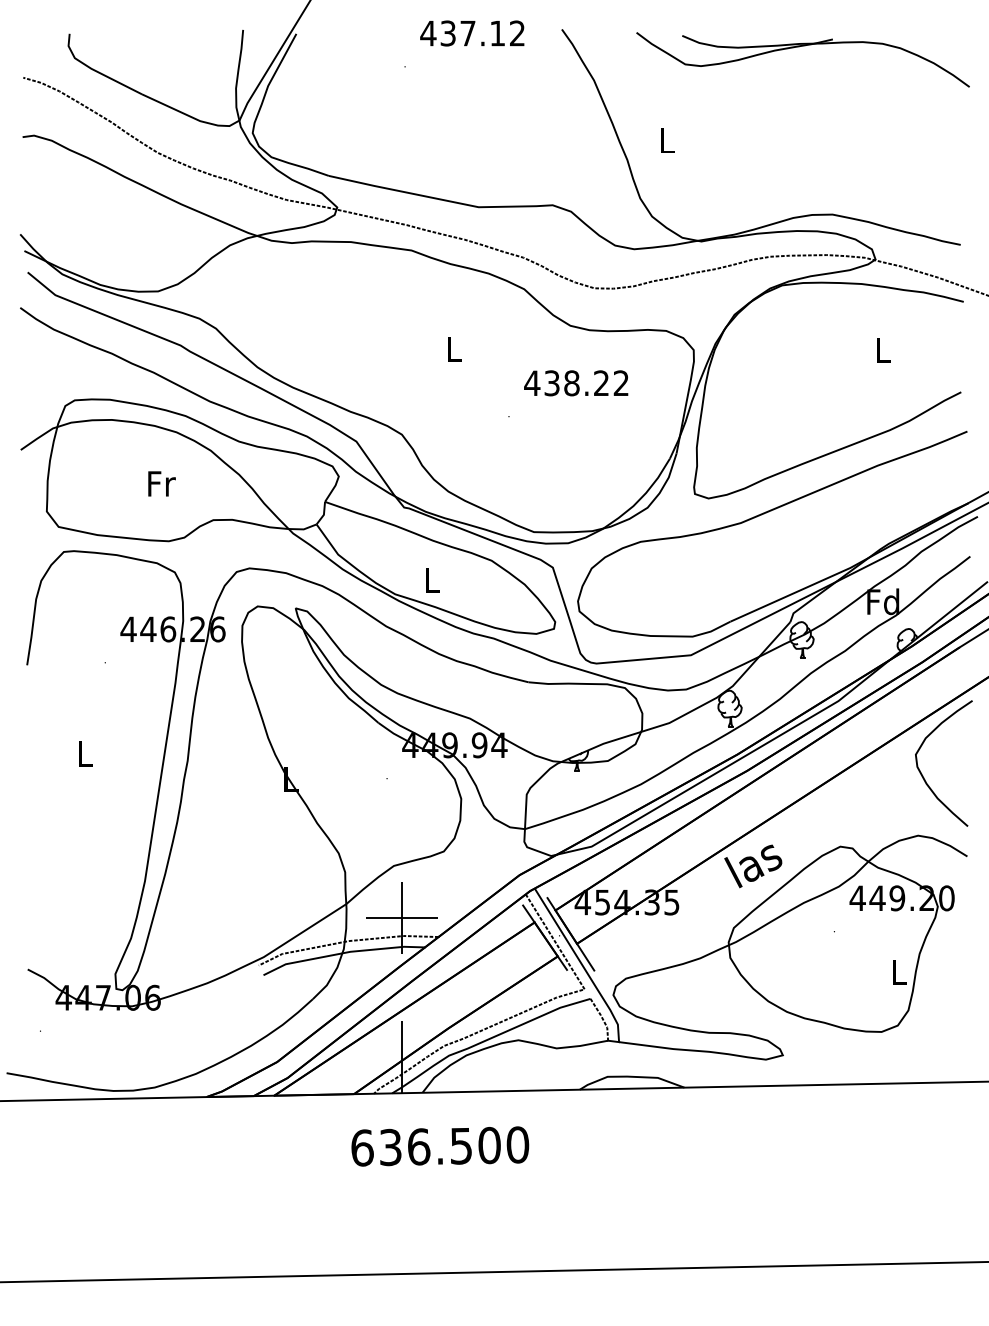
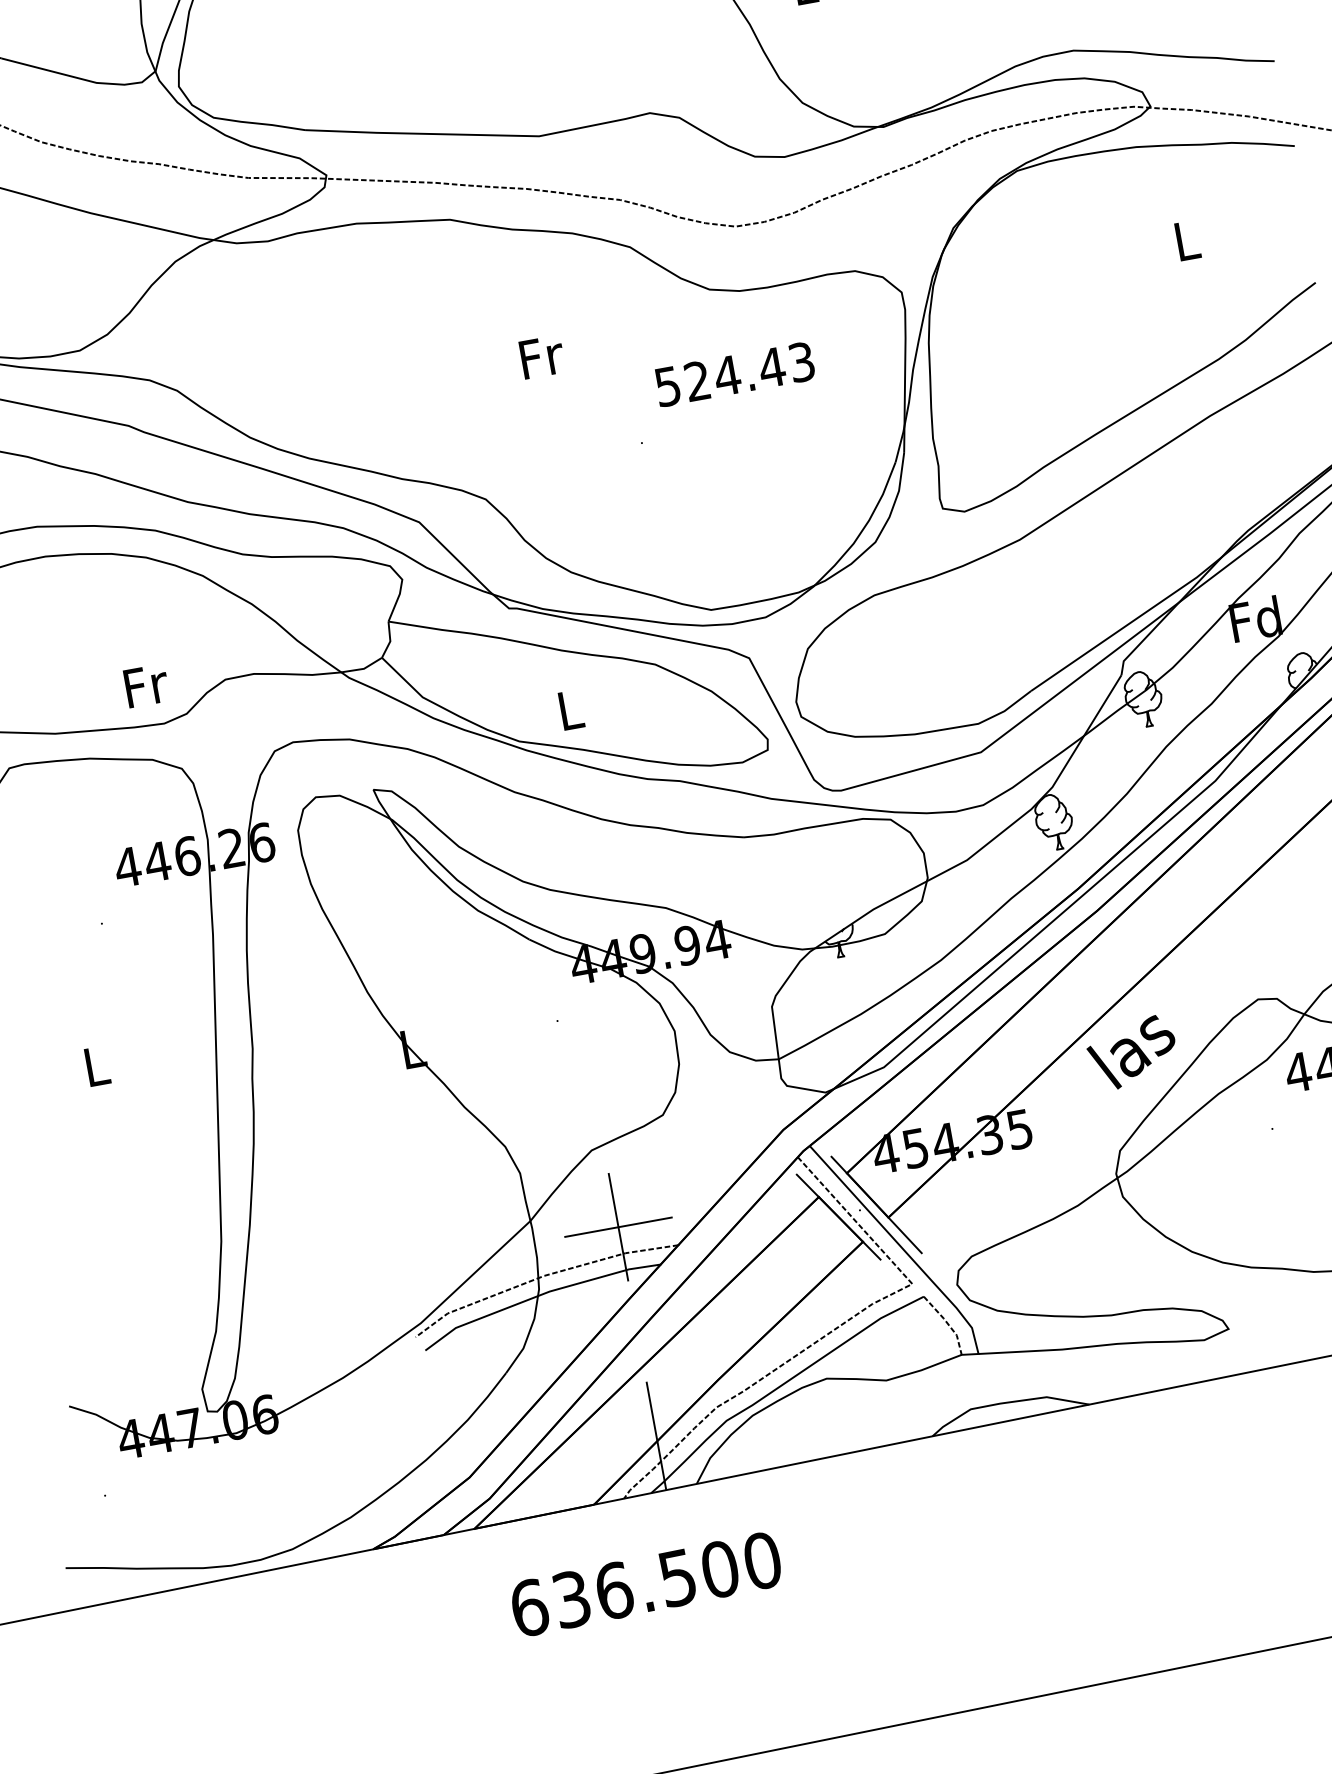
text: (454, 349) -> (541, 356), L -> Fr
text: (576, 383) -> (734, 374), 438.22 -> 524.43
text: (161, 483) -> (145, 685), moved
text: (440, 1146) -> (646, 1584), moved

